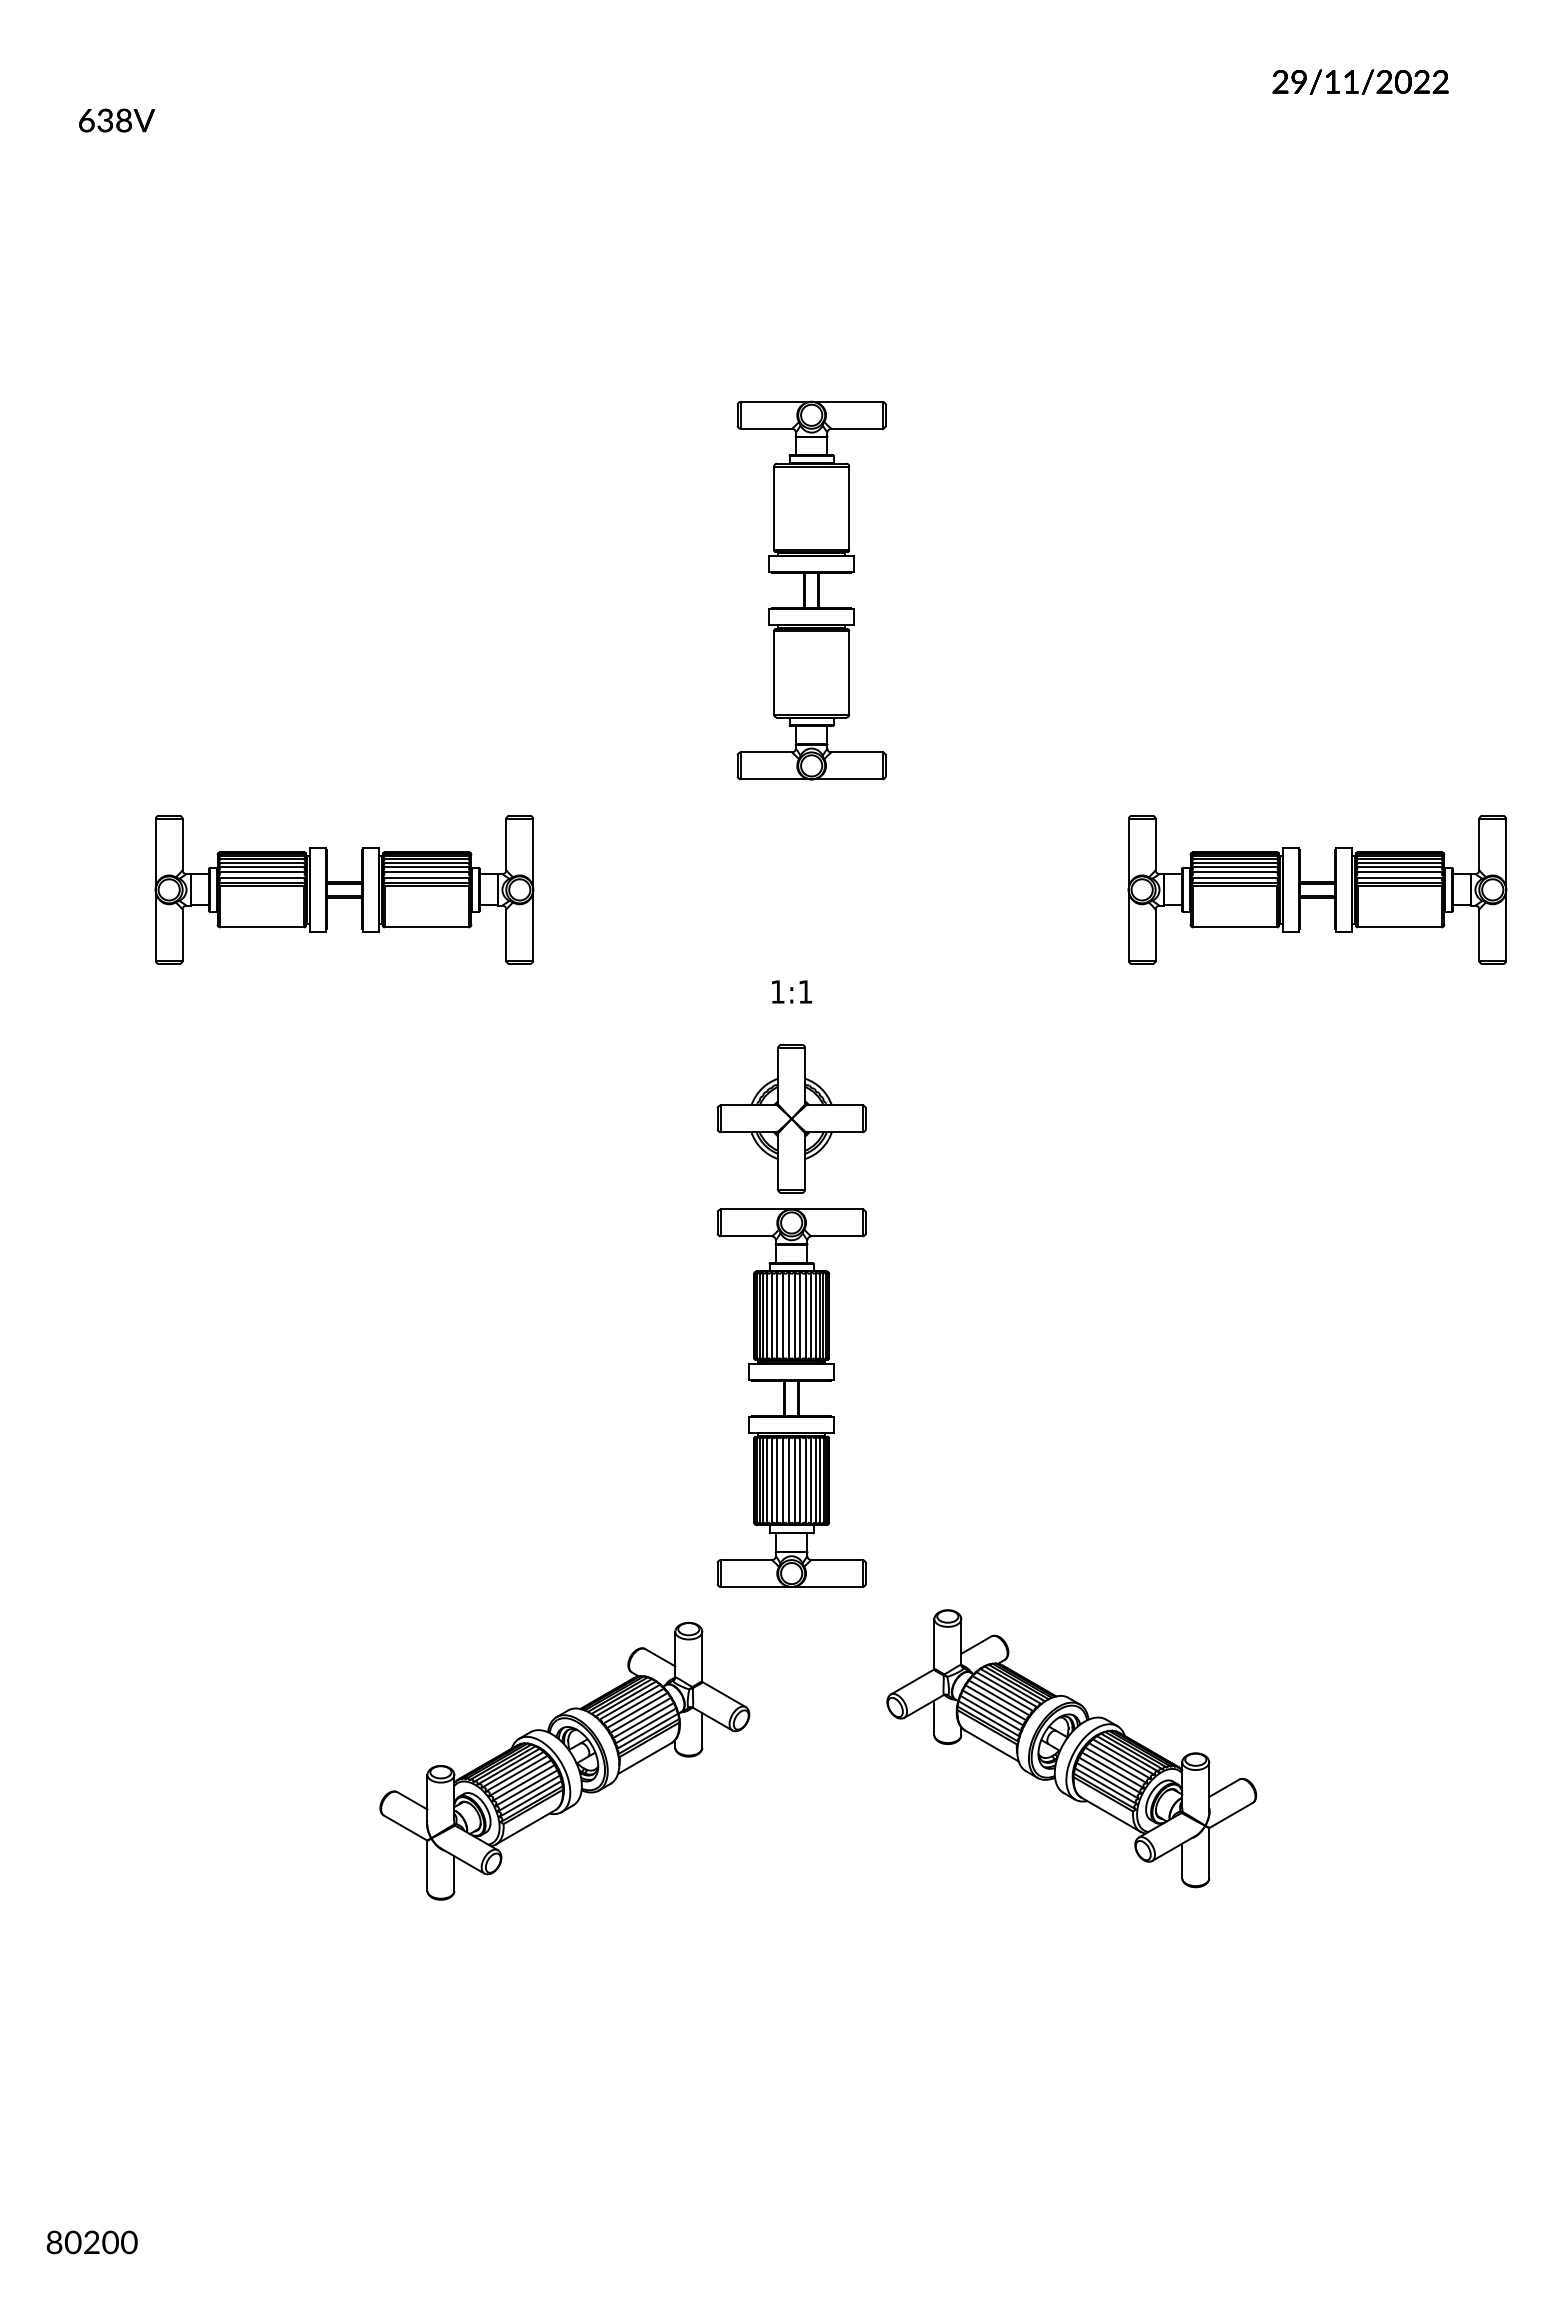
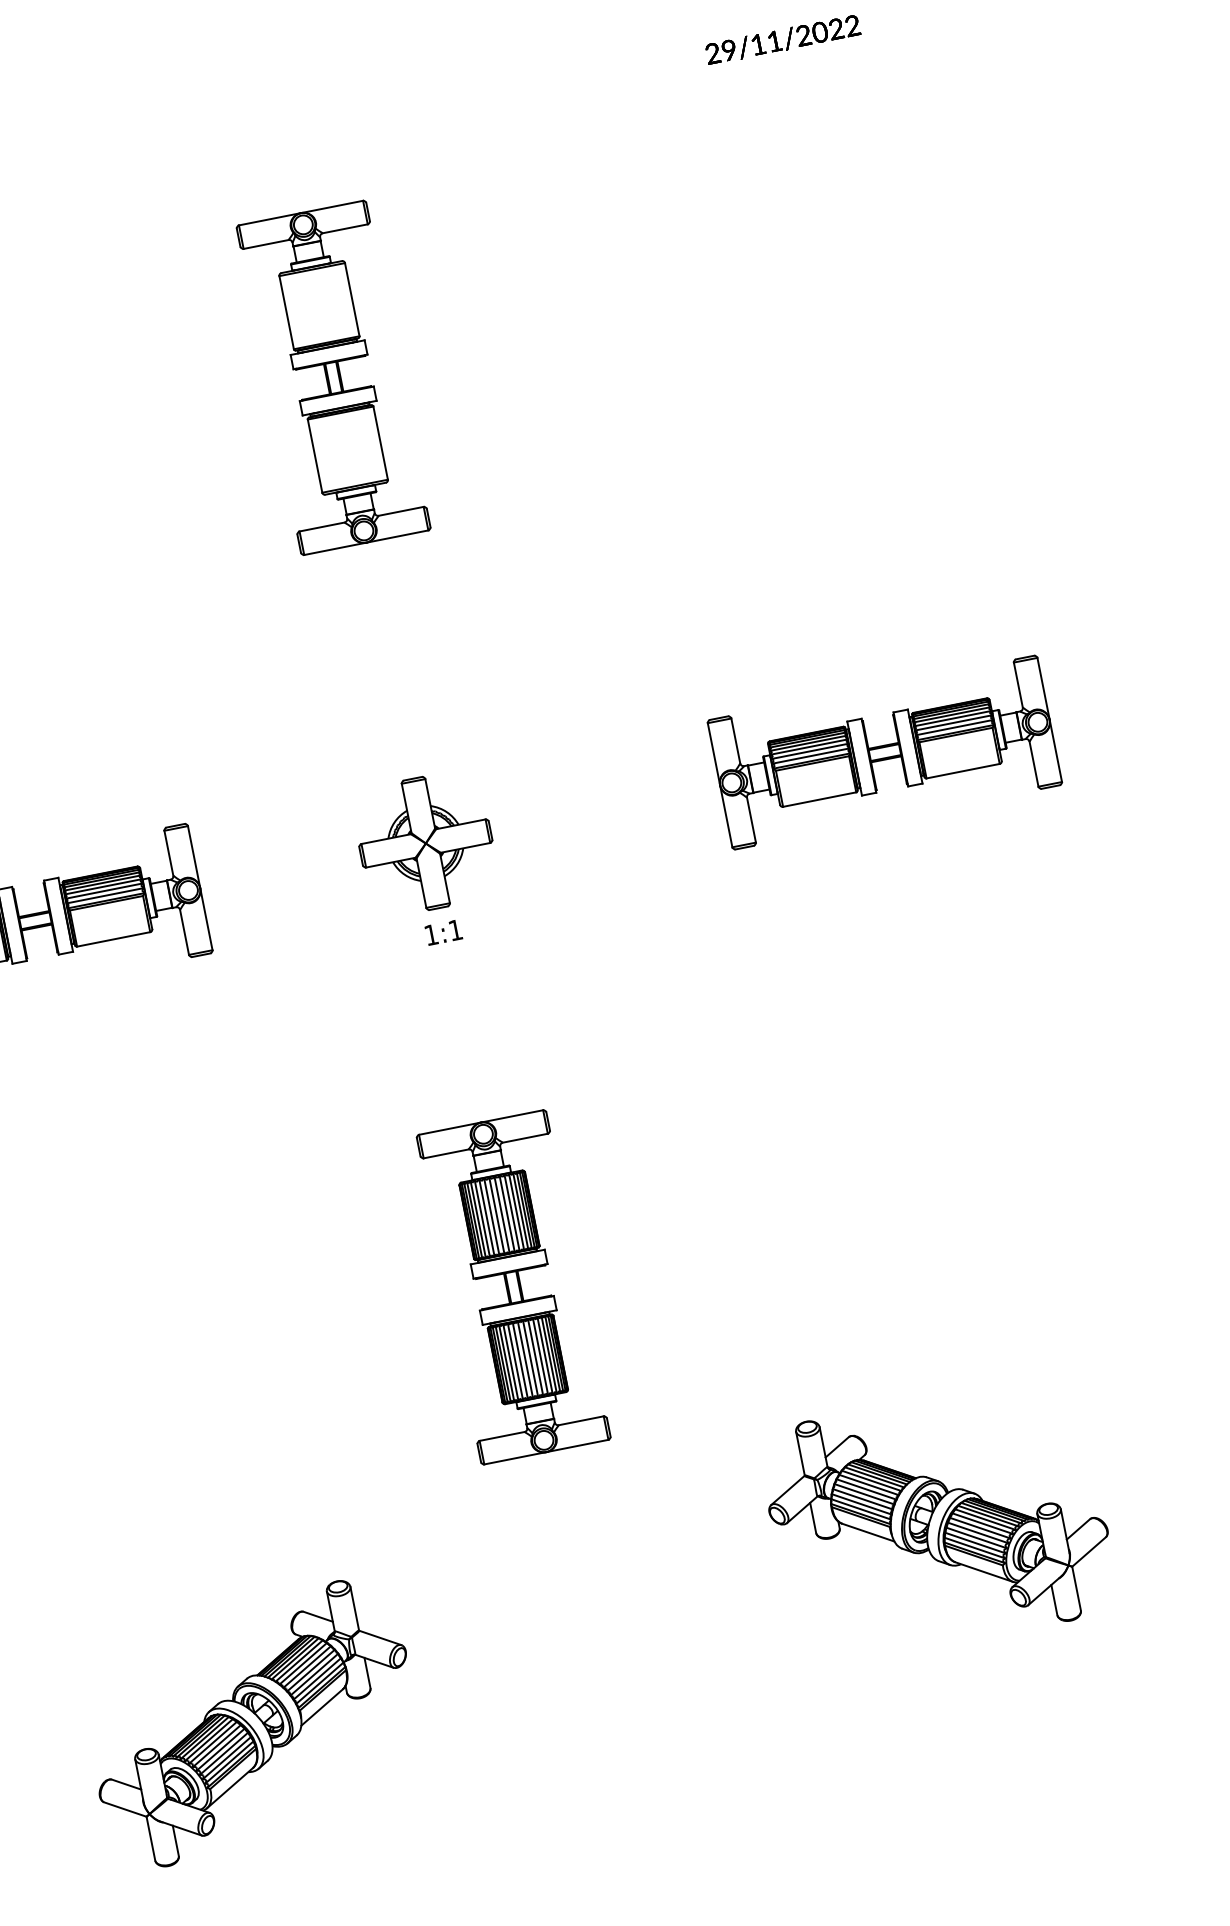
part: (811, 590) -> (333, 377), moved
part: (791, 1118) -> (425, 843), moved
part: (1071, 1748) -> (938, 1521), moved
part: (564, 1760) -> (252, 1723), moved

